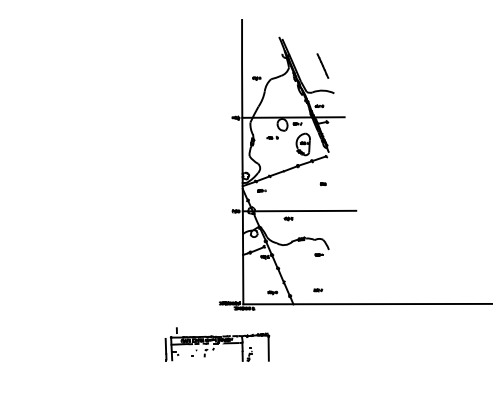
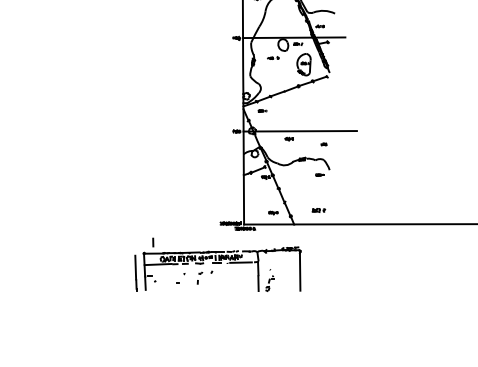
part: (322, 184) -> (323, 144), moved
part: (318, 290) -> (319, 210), size x1.6
part: (217, 344) -> (218, 264), size x1.6

